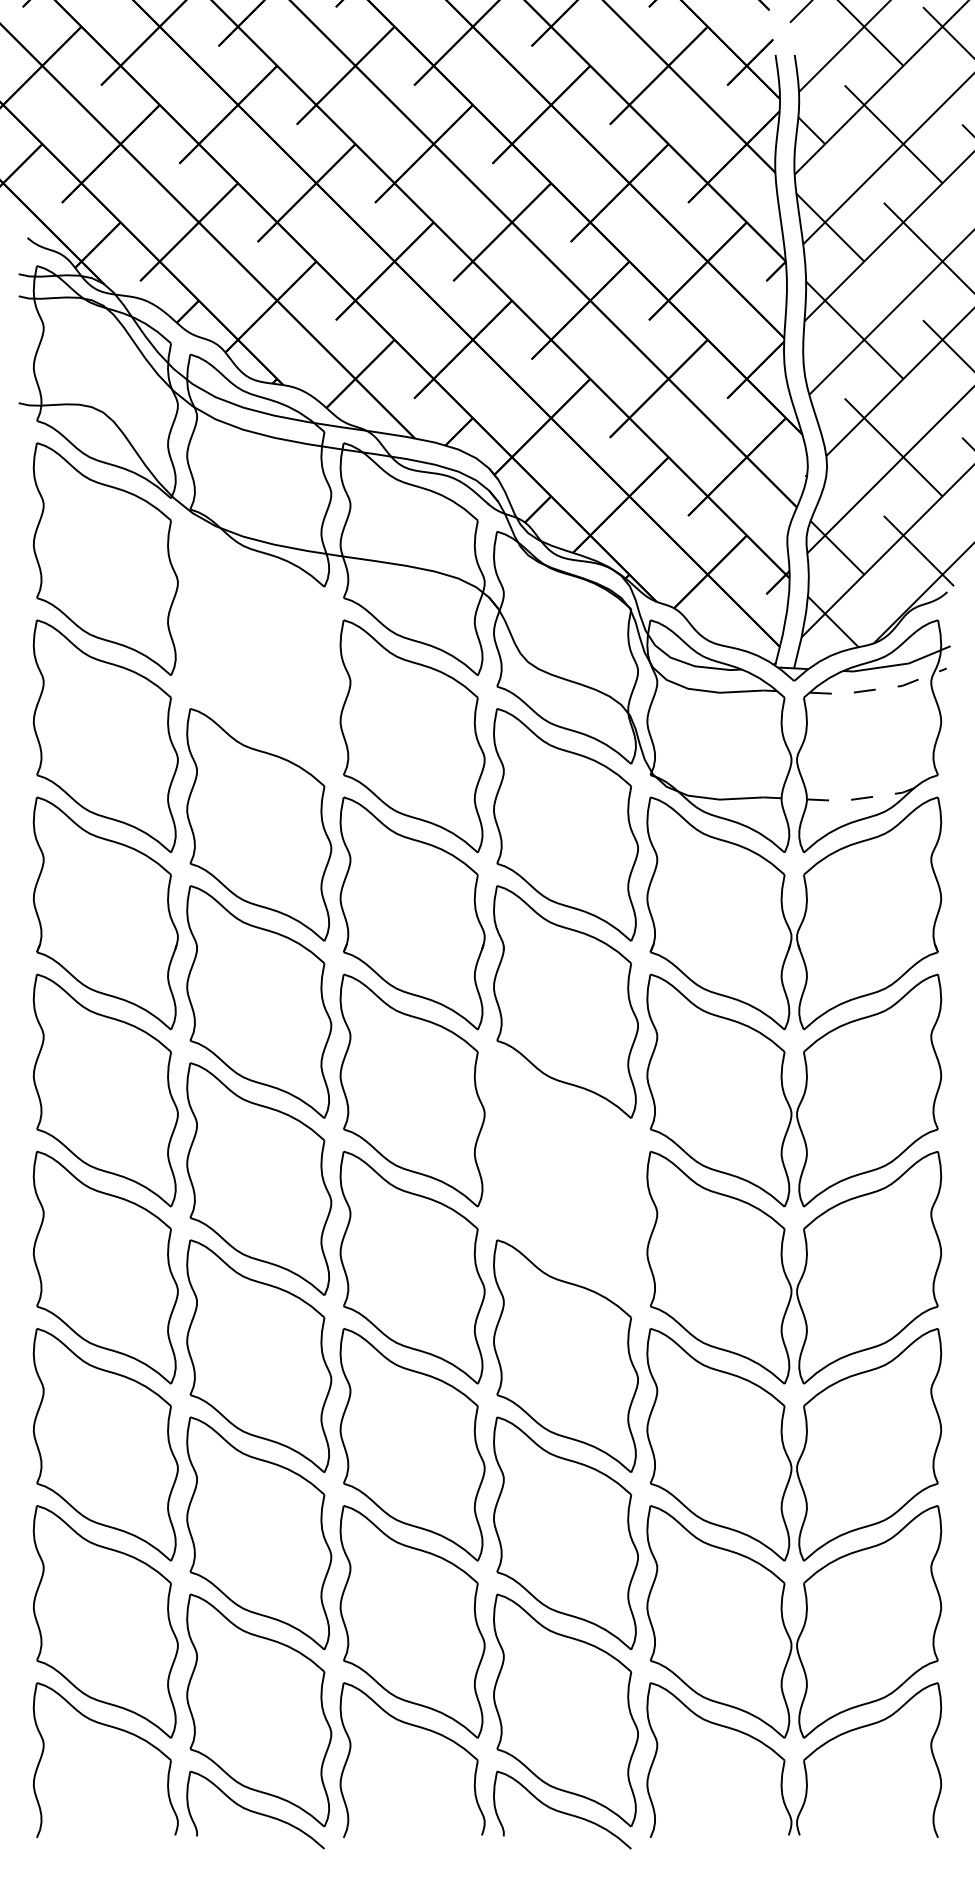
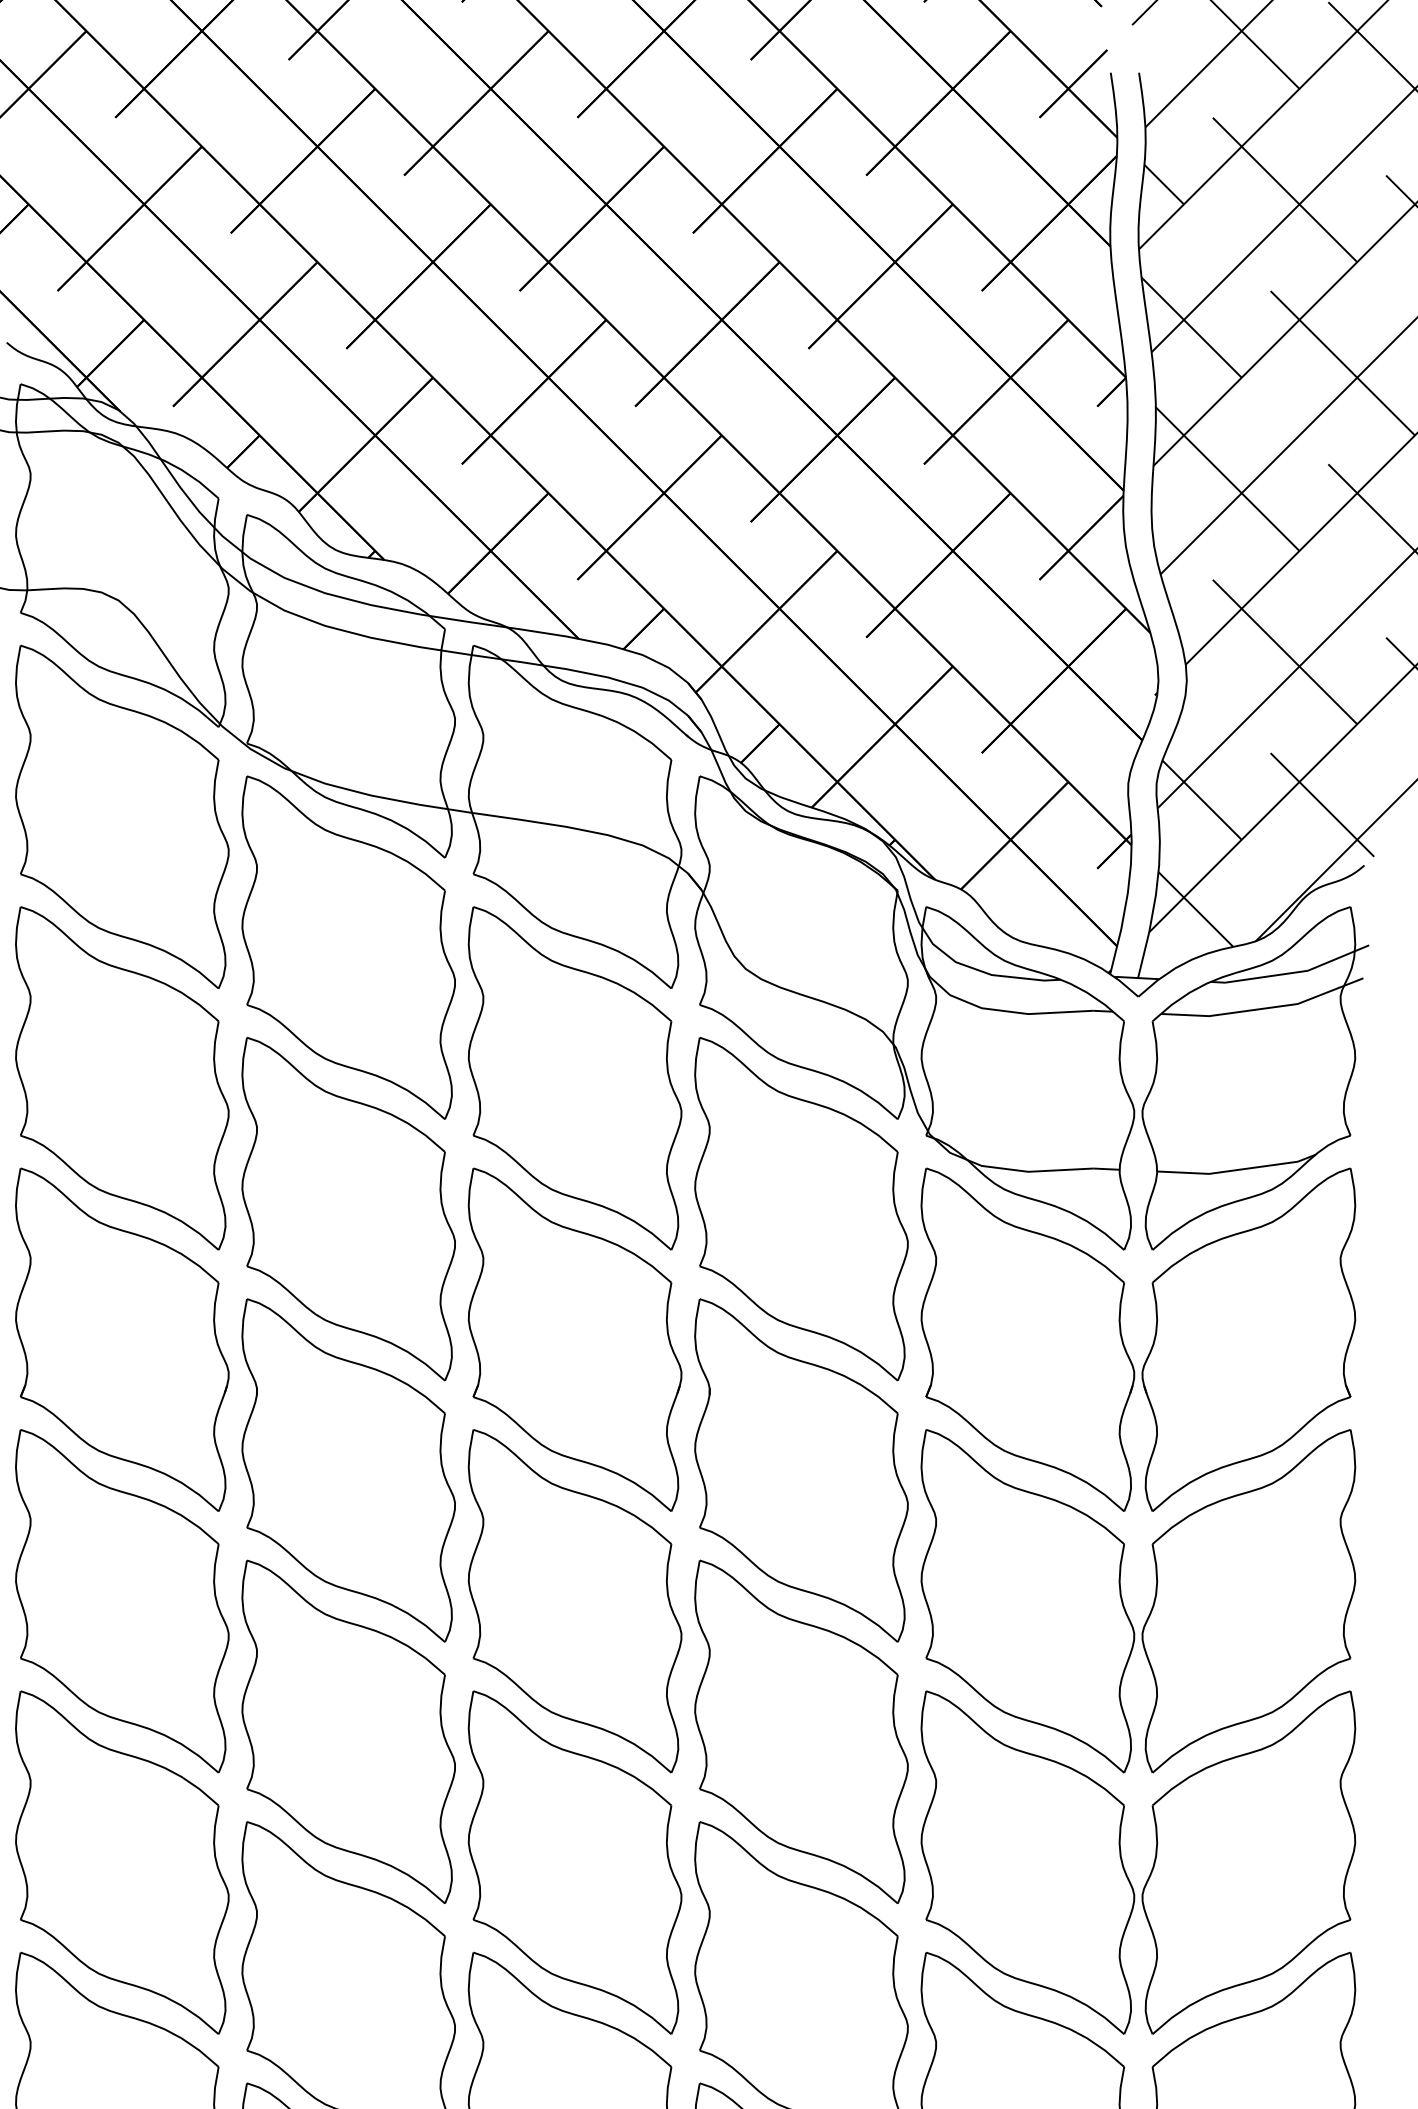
part: (259, 647) -> (349, 947), added
line: (879, 689) -> (1264, 1009), dashed -> solid
line: (860, 798) -> (1236, 1170), dashed -> solid
part: (565, 1178) -> (800, 1730), added

